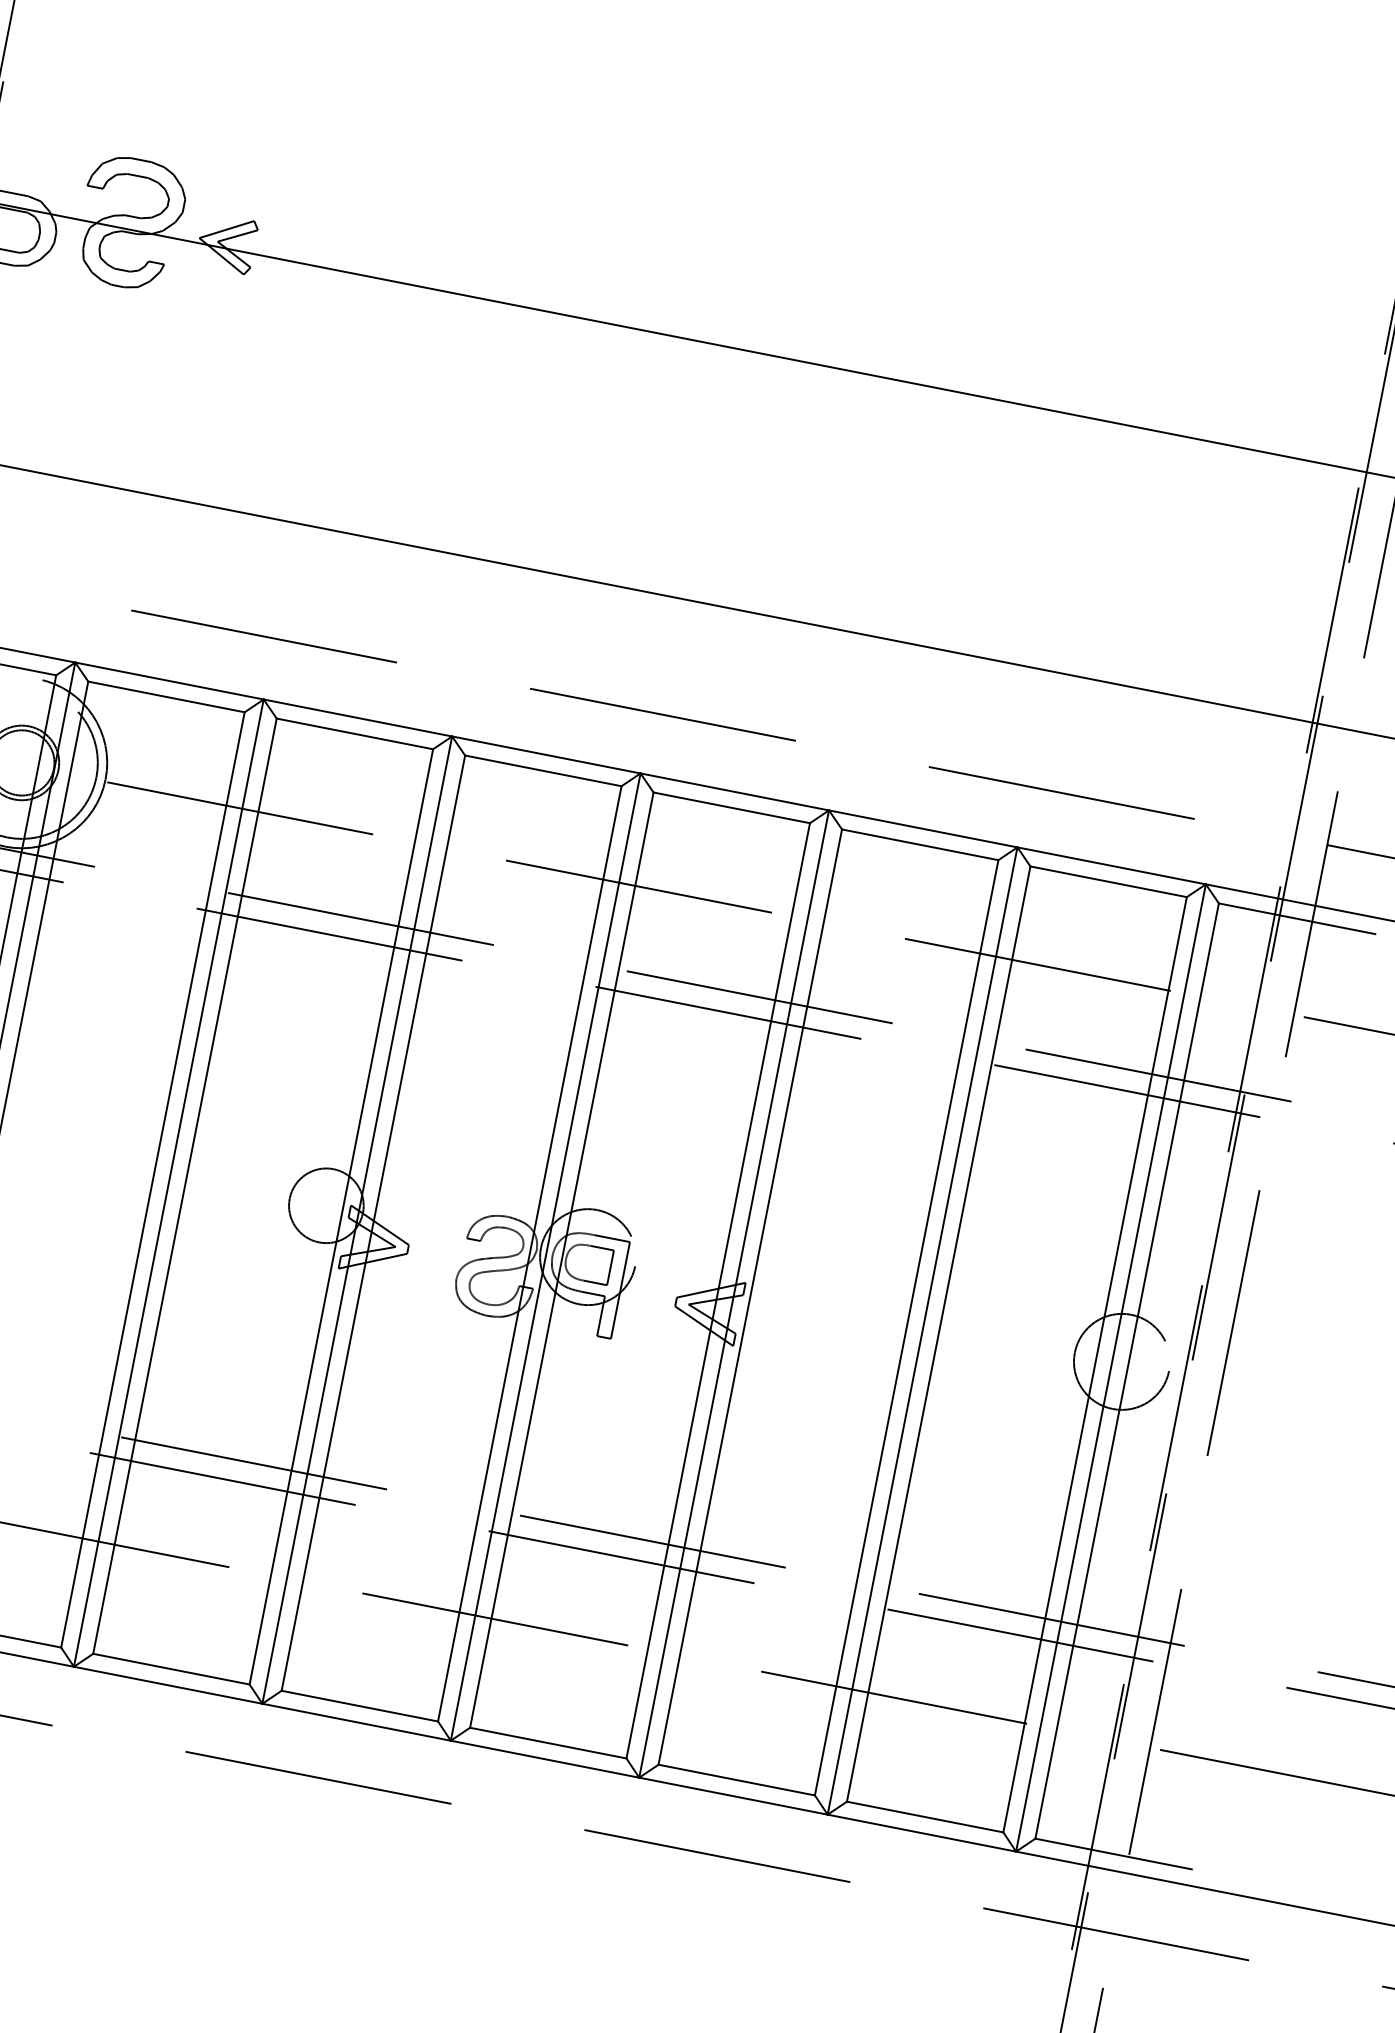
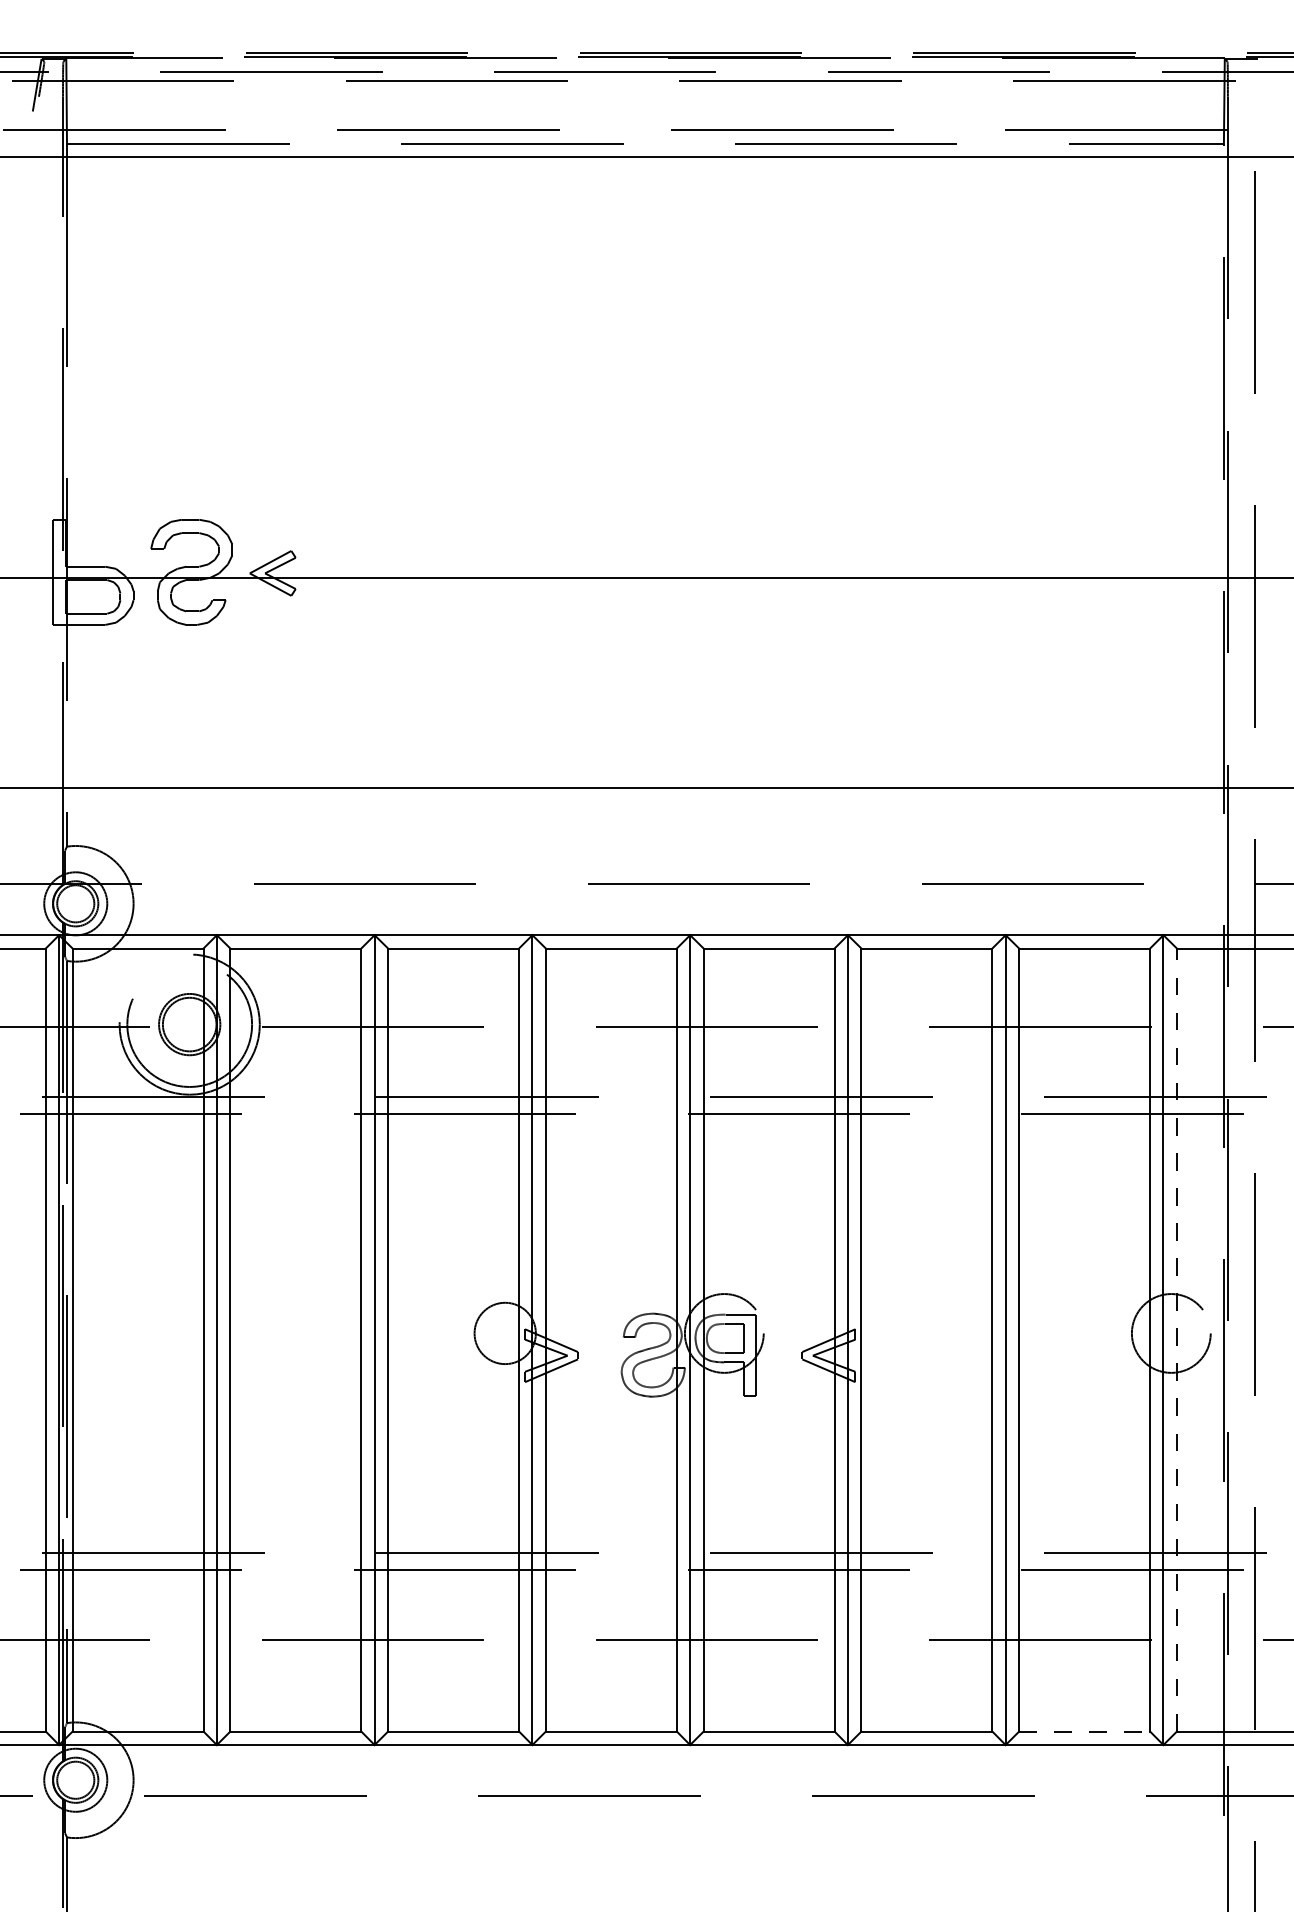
line: (1126, 1371) -> (1176, 1340), solid -> dashed
line: (926, 1817) -> (1085, 1731), solid -> dashed

